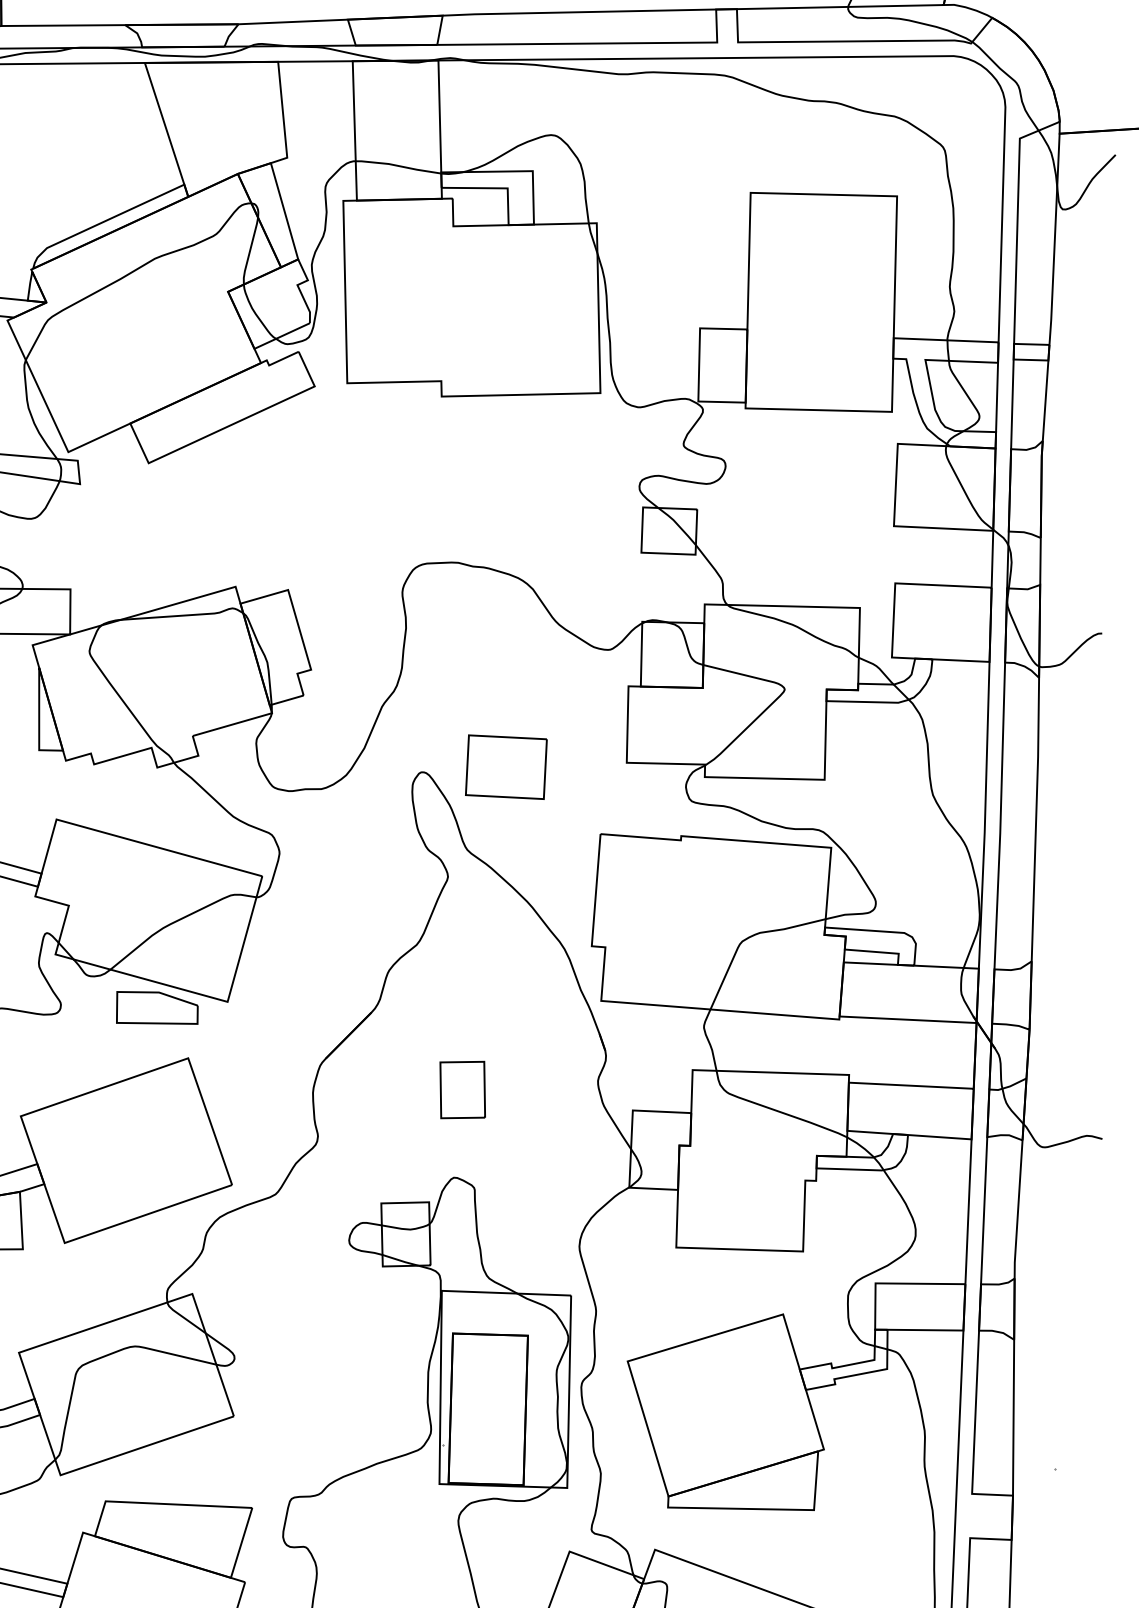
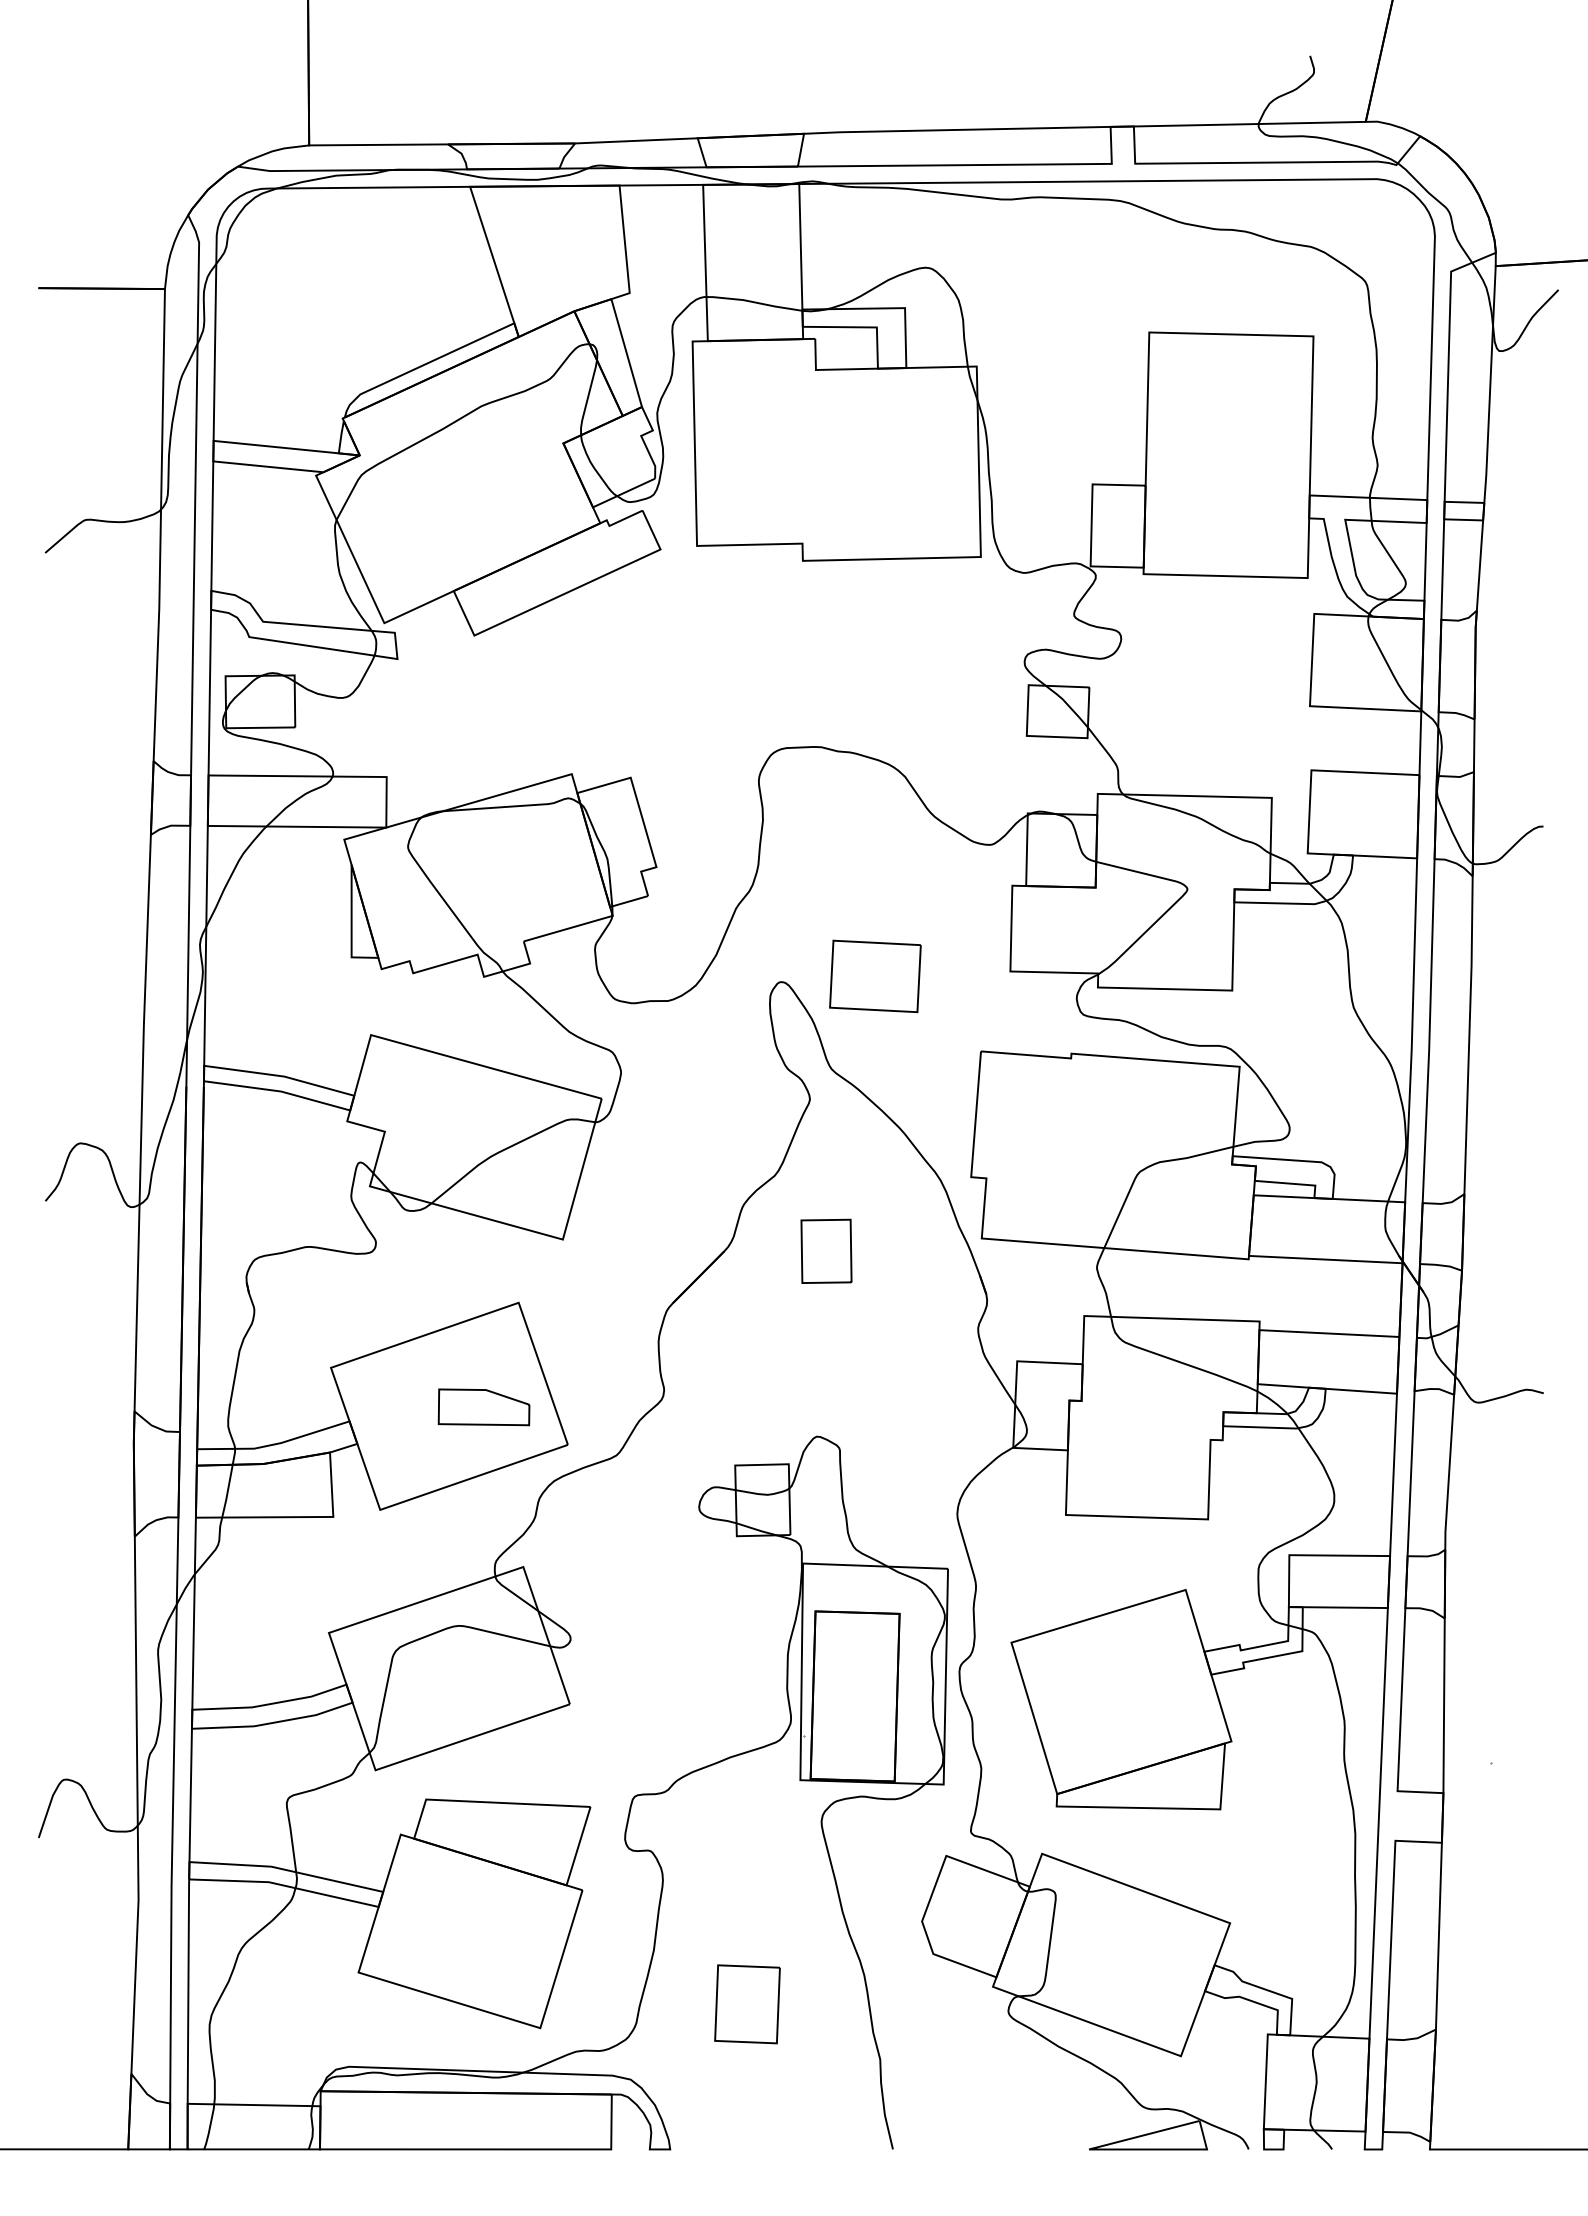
part: (156, 1008) -> (483, 1407), moved
part: (462, 1089) -> (826, 1250), moved

